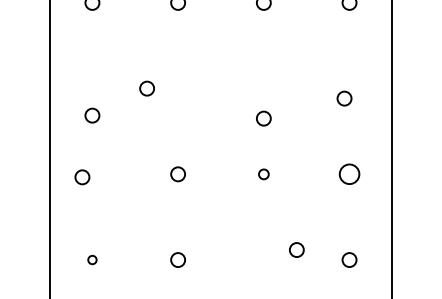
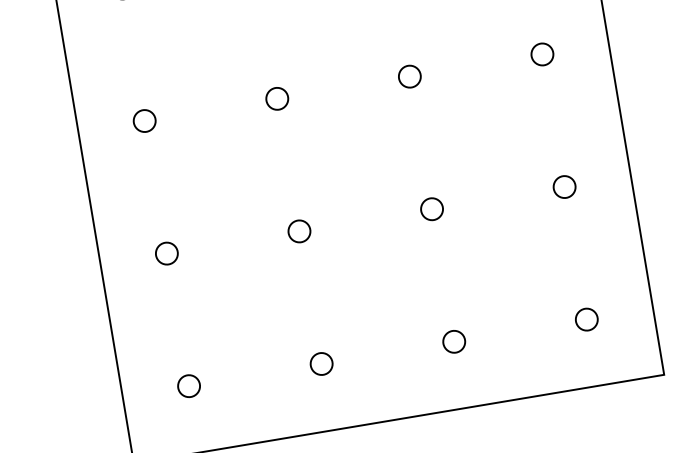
circle: (146, 88) -> (276, 98), moved
circle: (344, 98) -> (542, 54), moved
circle: (92, 115) -> (144, 120), moved
circle: (263, 118) -> (409, 76), moved
circle: (263, 174) -> (431, 209), size x1.43
circle: (349, 174) -> (564, 187), size x0.71
circle: (82, 177) -> (167, 253), moved
circle: (296, 249) -> (453, 341), moved
circle: (92, 259) -> (189, 385), size x1.67

